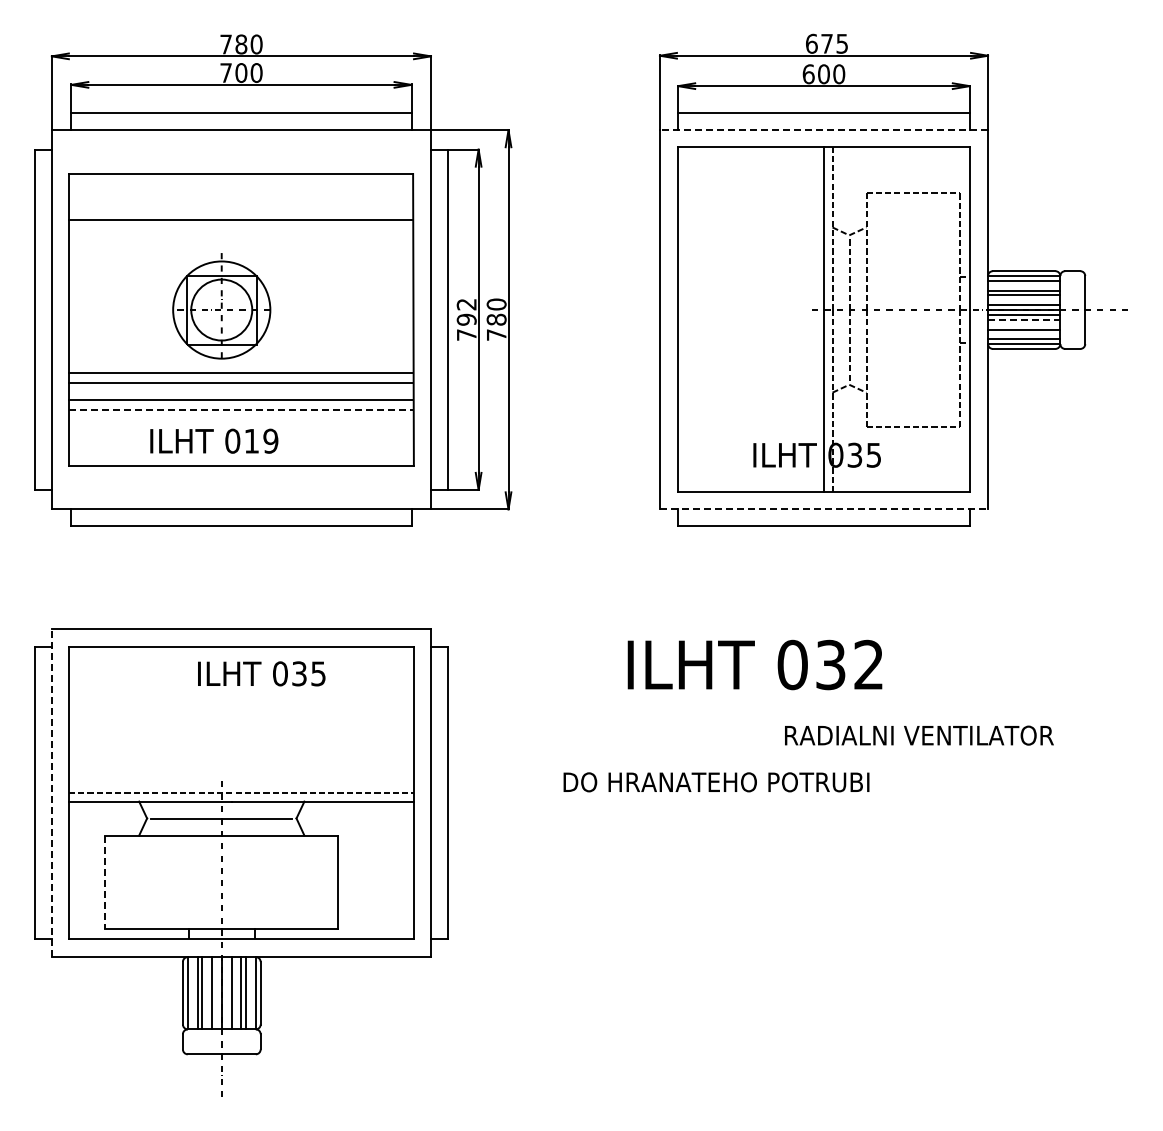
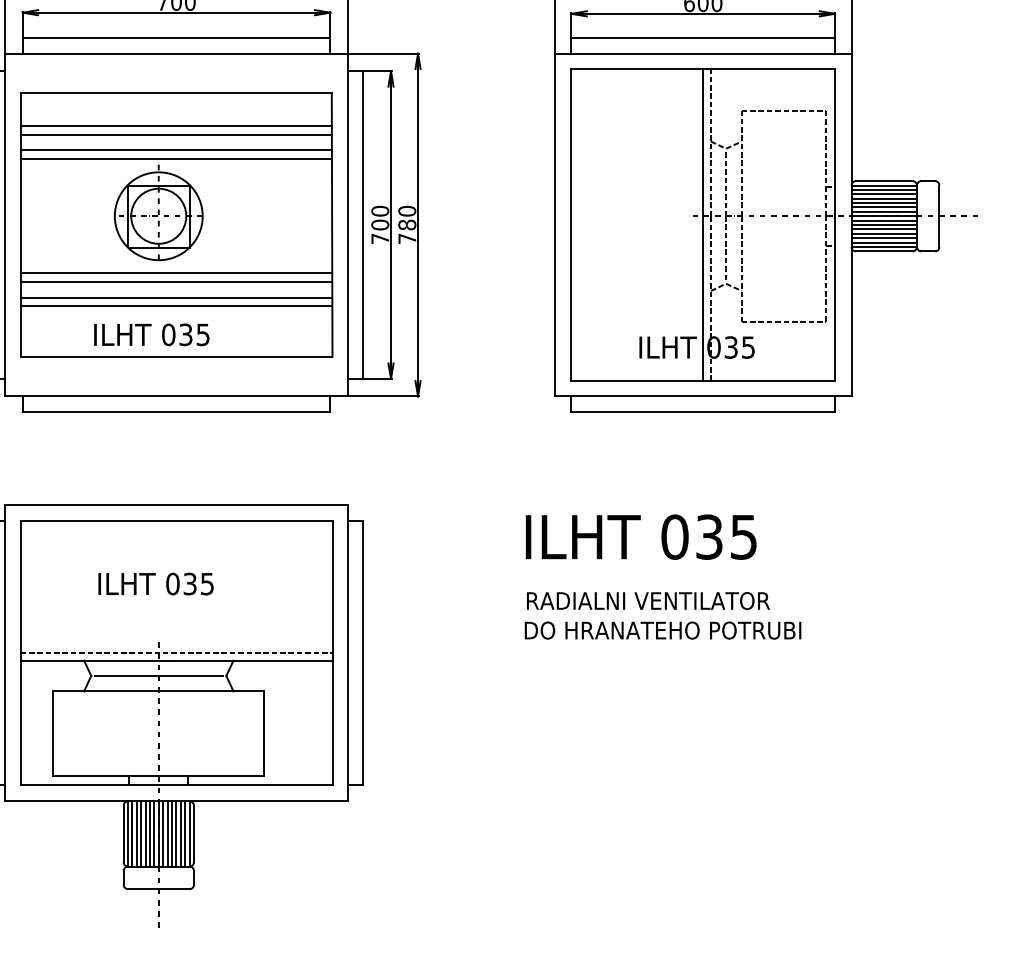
line: (823, 130) -> (702, 53), dashed -> solid
line: (240, 210) -> (175, 126), added
line: (240, 237) -> (175, 150), added
line: (240, 246) -> (175, 158), added
line: (1024, 285) -> (884, 194), added
line: (1024, 300) -> (884, 207), added
text: (466, 311) -> (380, 217), 792 -> 700
line: (1024, 319) -> (884, 224), dashed -> solid
line: (1024, 324) -> (884, 229), added
line: (1024, 334) -> (884, 238), added
line: (241, 409) -> (176, 306), dashed -> solid
text: (261, 440) -> (194, 334), 019 -> 035
line: (824, 509) -> (703, 396), dashed -> solid
text: (868, 664) -> (743, 536), 032 -> 035
text: (261, 673) -> (155, 583), moved
text: (919, 735) -> (648, 600), moved
text: (716, 782) -> (663, 630), moved
line: (51, 792) -> (4, 652), dashed -> solid
line: (105, 882) -> (53, 733), dashed -> solid
line: (192, 993) -> (132, 834), added
line: (207, 993) -> (145, 834), added
line: (216, 993) -> (154, 834), added
line: (226, 993) -> (163, 834), added
line: (236, 993) -> (172, 834), added
line: (250, 993) -> (184, 834), added

